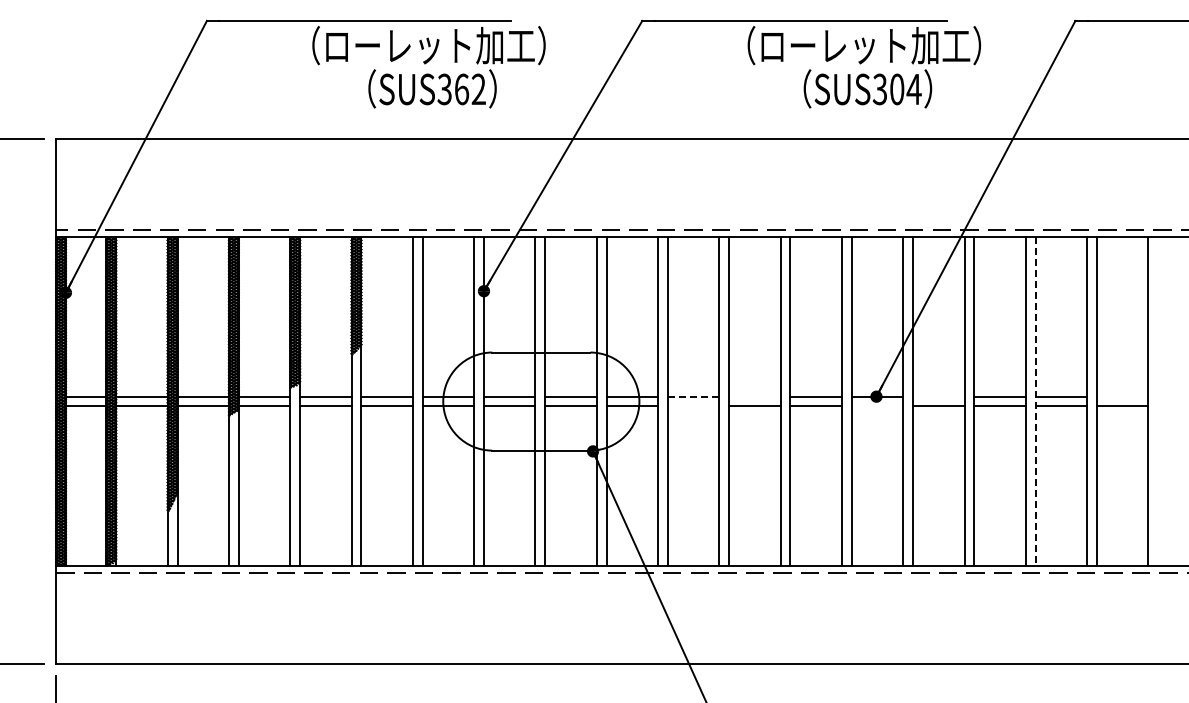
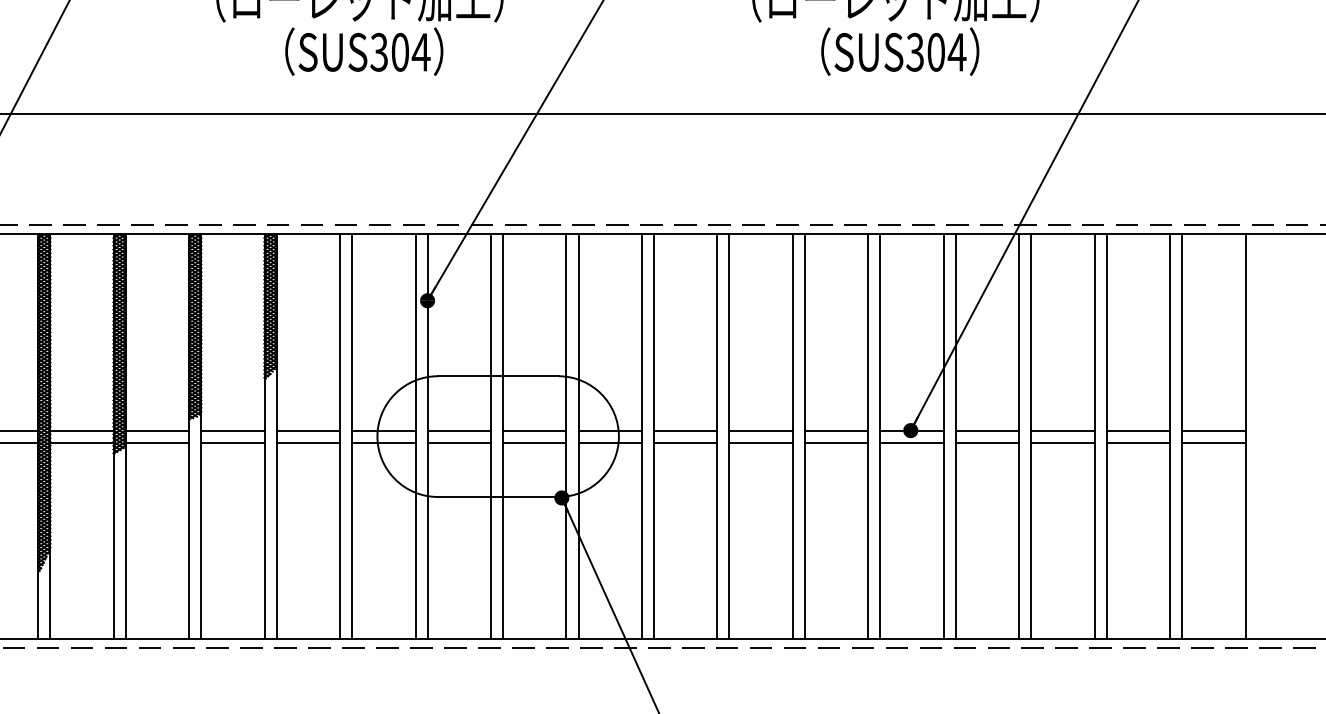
text: (470, 89) -> (410, 52), SUS362 -> SUS304
line: (693, 396) -> (685, 430), dashed -> solid
line: (754, 396) -> (760, 430), added
line: (938, 396) -> (987, 430), added
line: (1122, 396) -> (1213, 430), added
line: (1035, 402) -> (1106, 437), dashed -> solid
line: (693, 406) -> (685, 442), added
line: (877, 406) -> (912, 442), added

